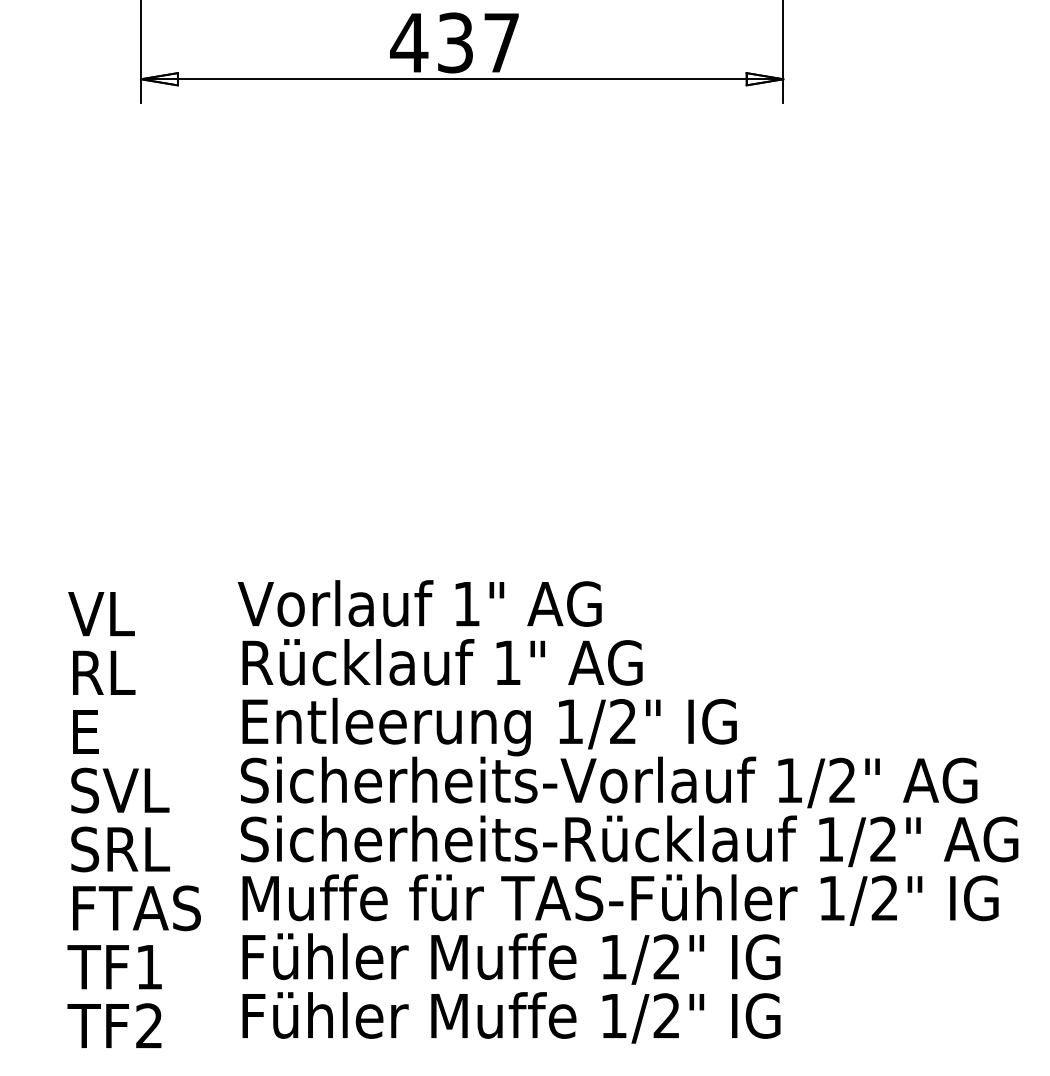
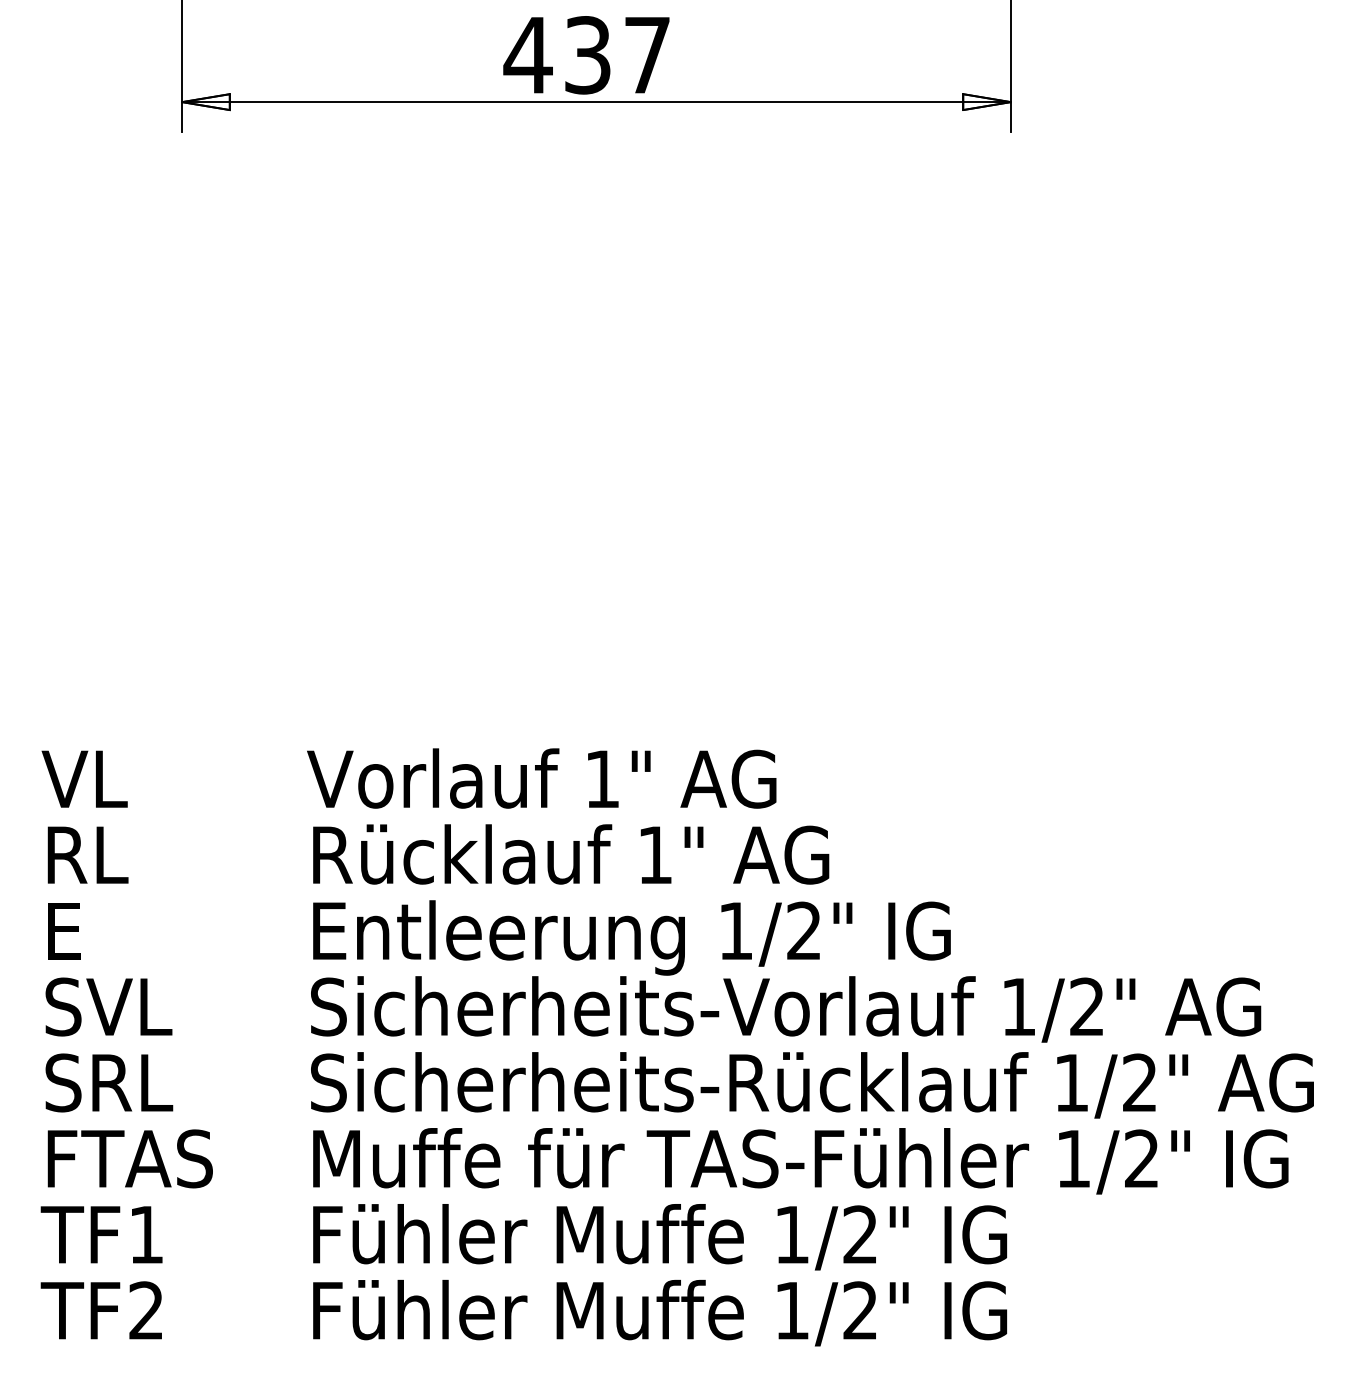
text: (133, 819) -> (125, 1044), moved

